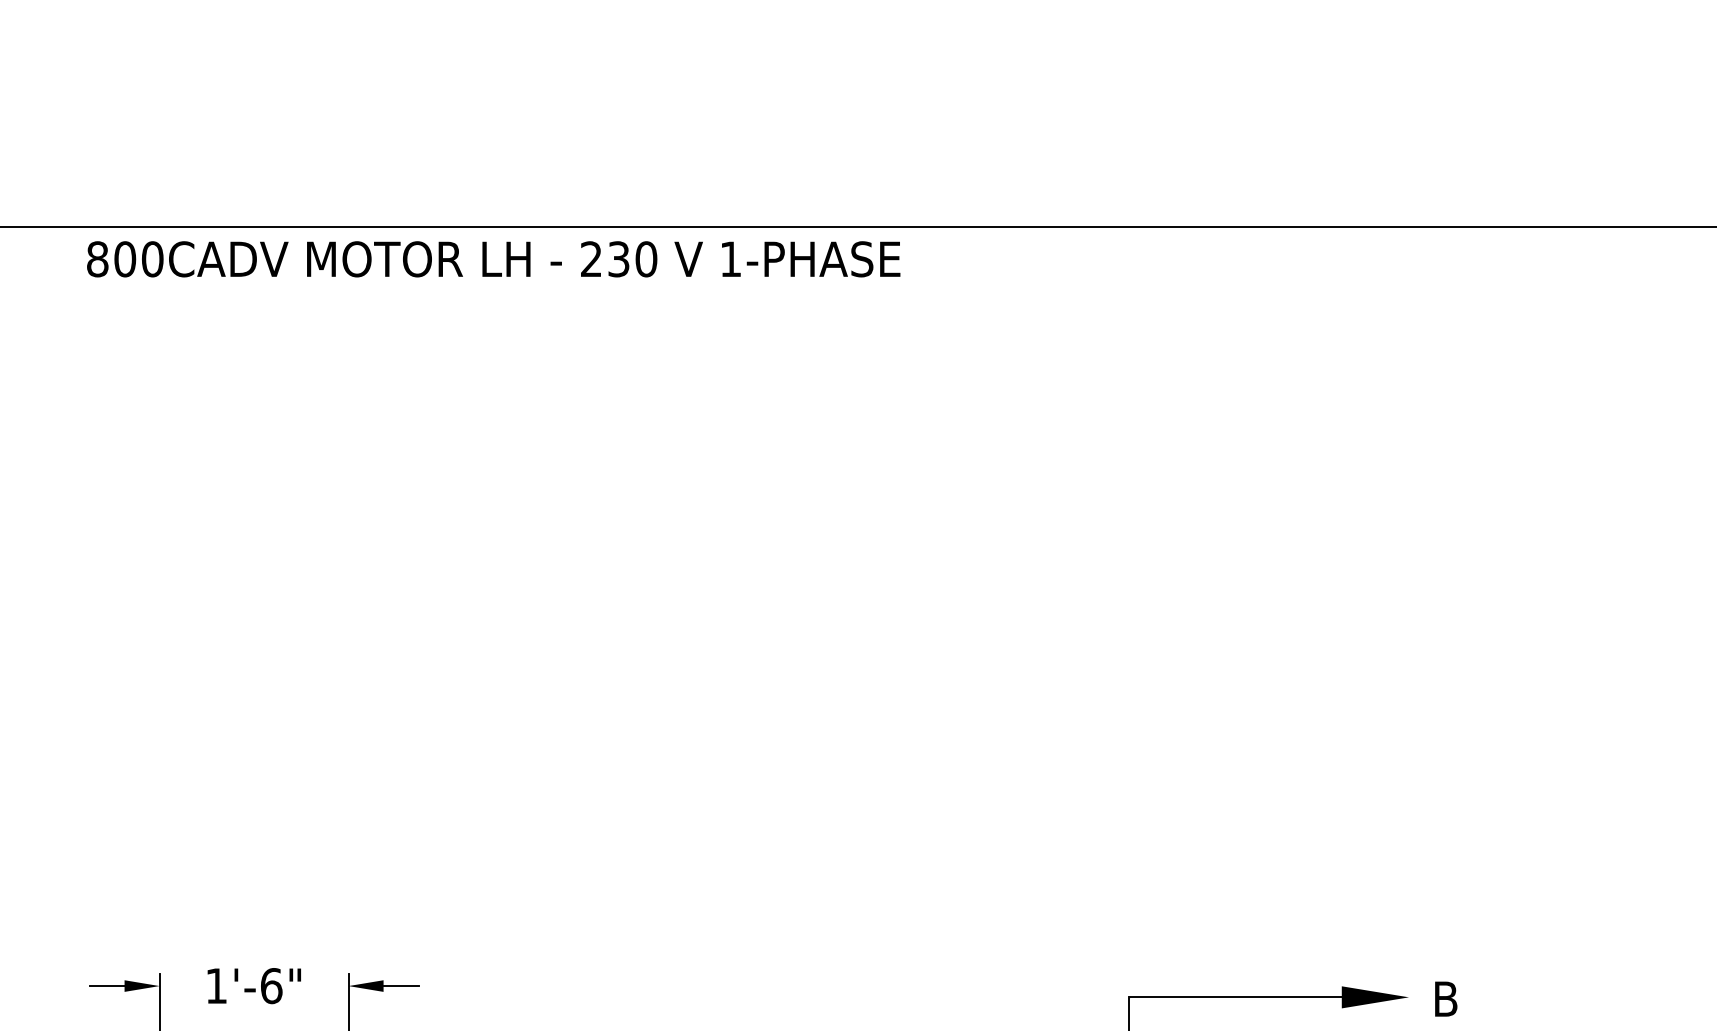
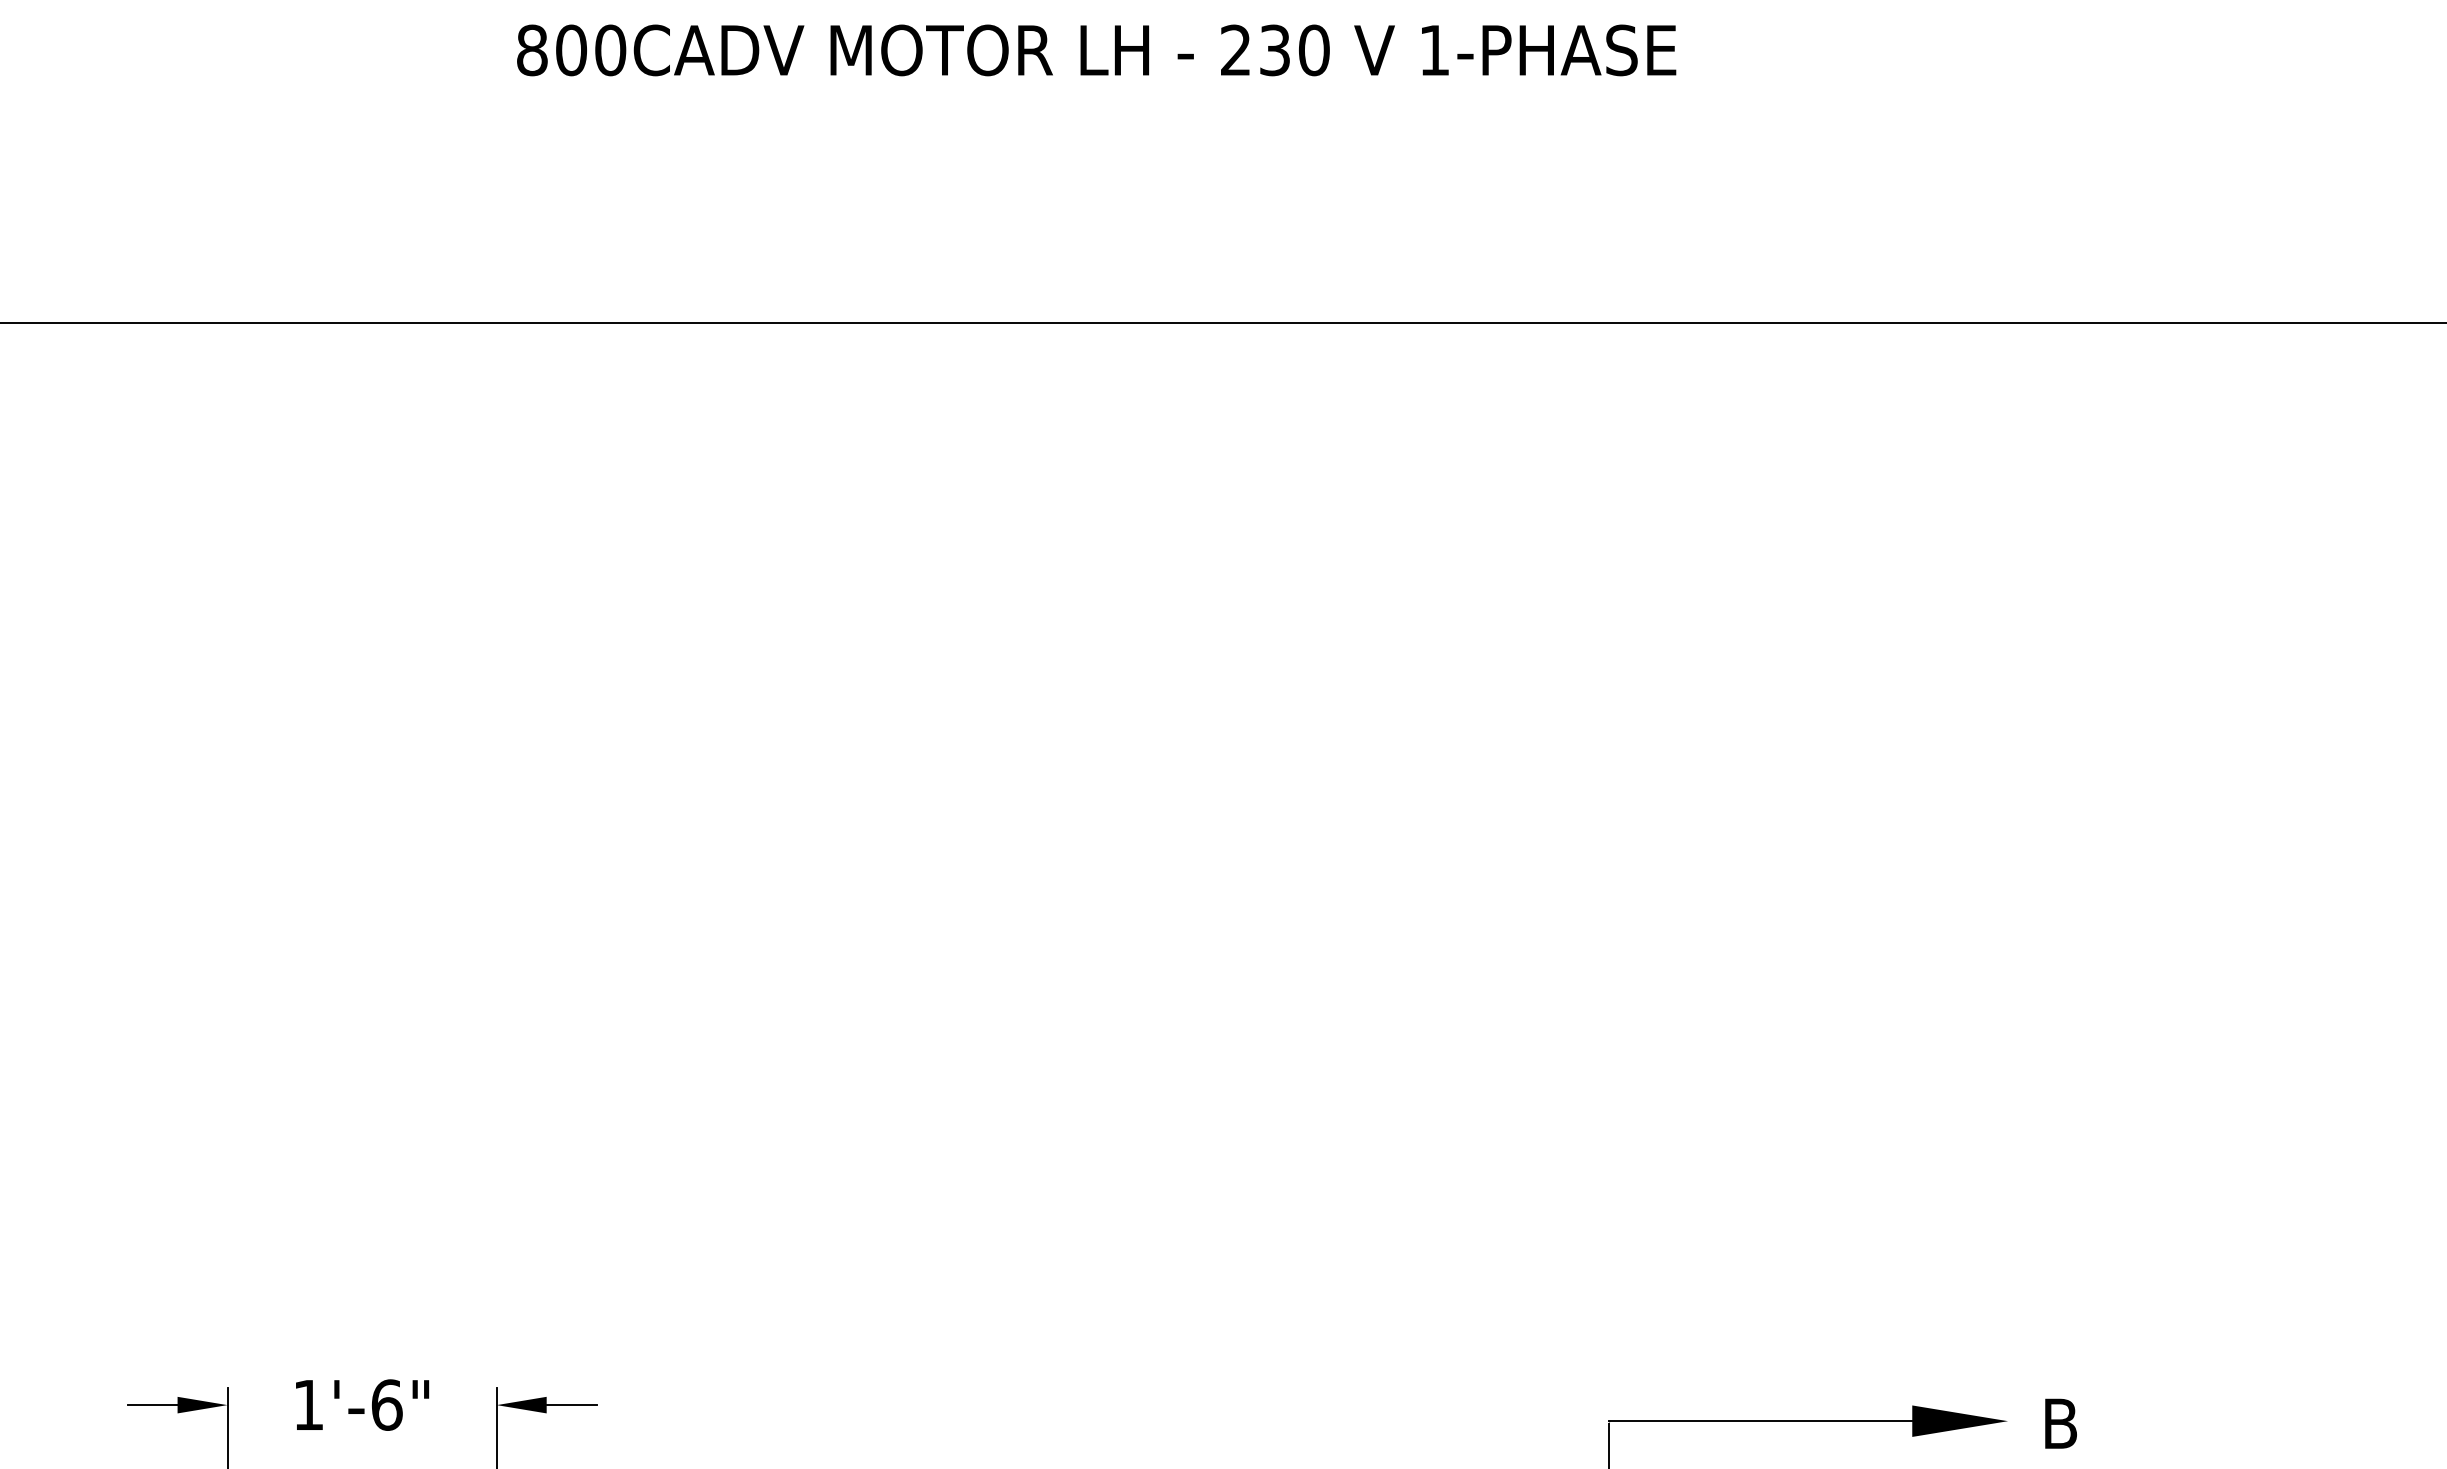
text: (493, 259) -> (1096, 50), moved

